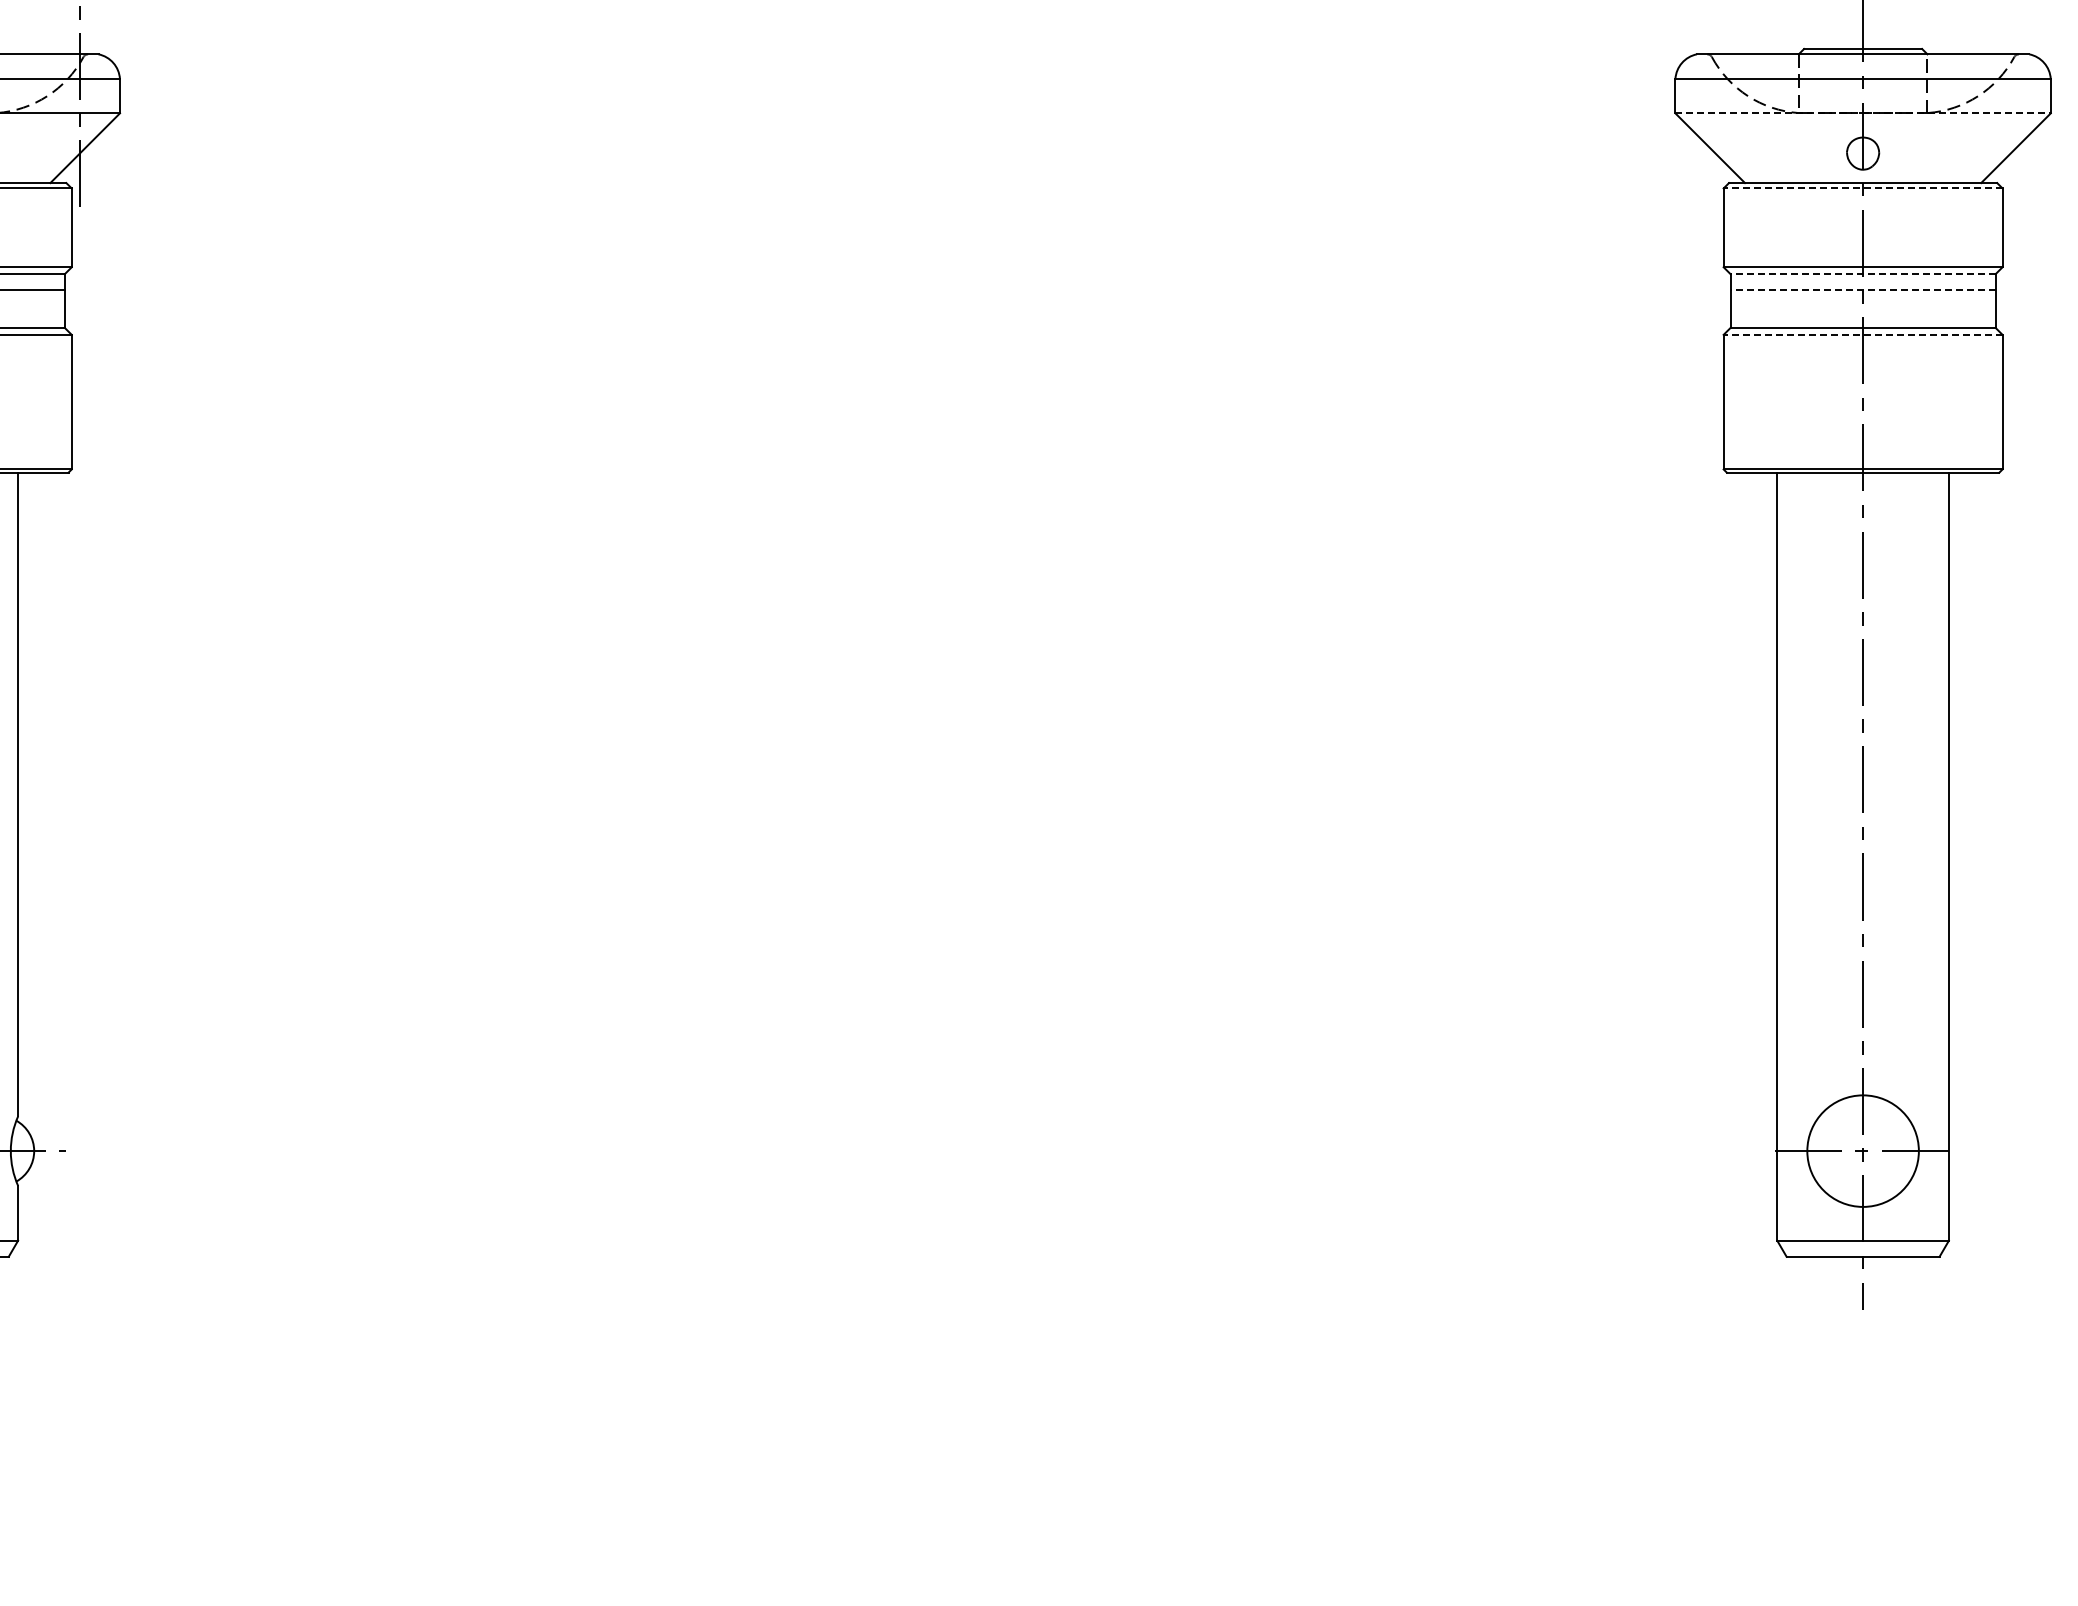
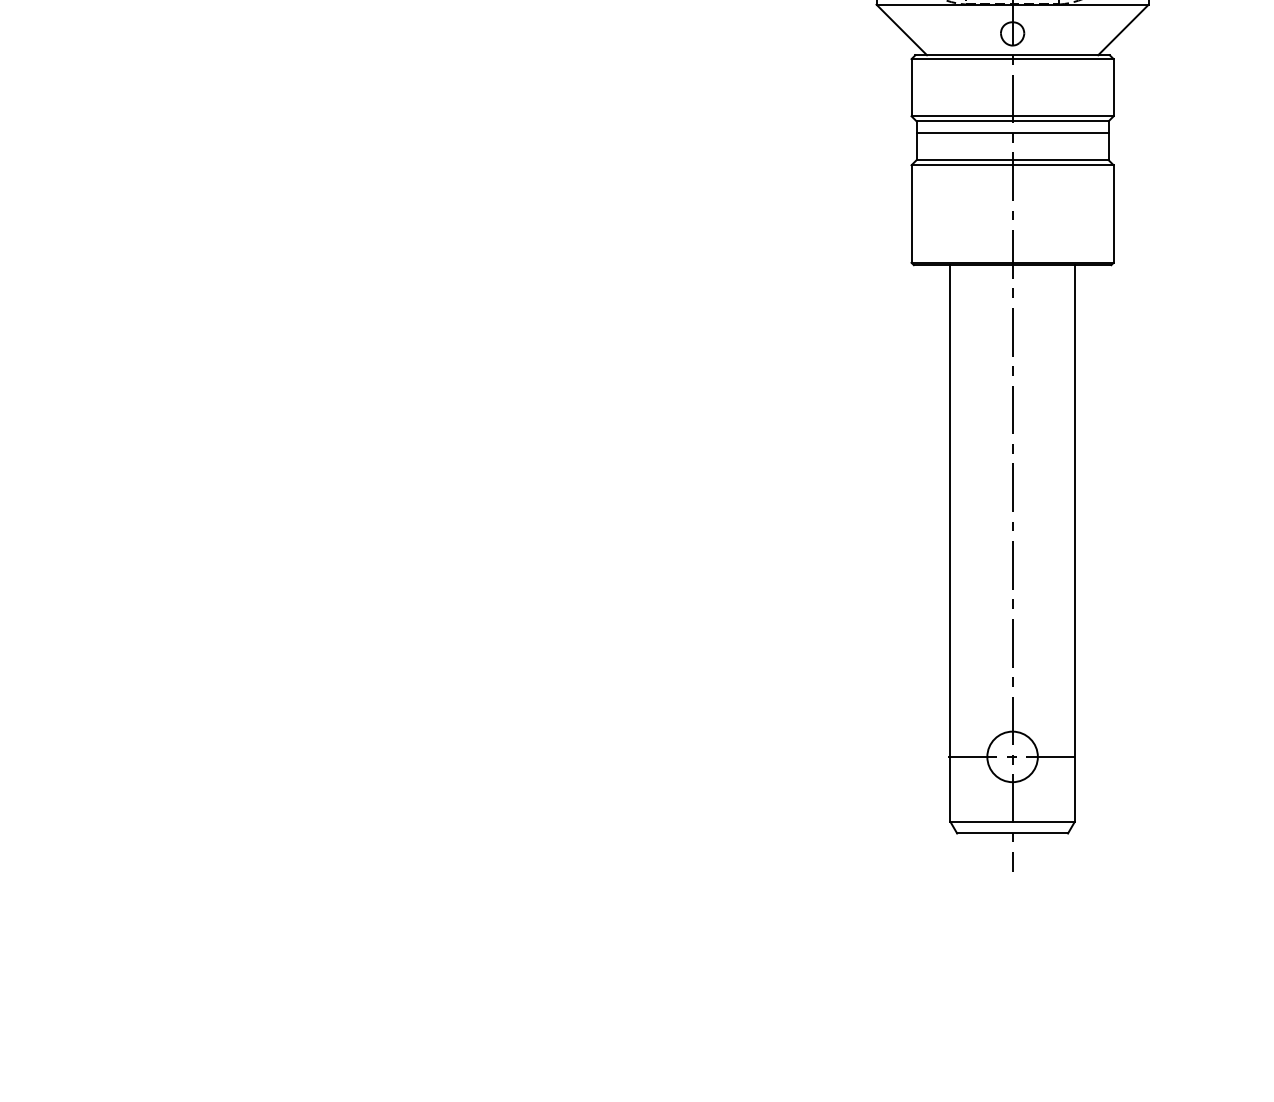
line: (1863, 113) -> (1012, 4), dashed -> solid
line: (1862, 188) -> (1012, 59), dashed -> solid
line: (1862, 274) -> (1012, 121), dashed -> solid
line: (1862, 290) -> (1012, 133), dashed -> solid
line: (1862, 334) -> (1012, 165), dashed -> solid
circle: (1862, 1151) -> (1012, 757), size x0.62

